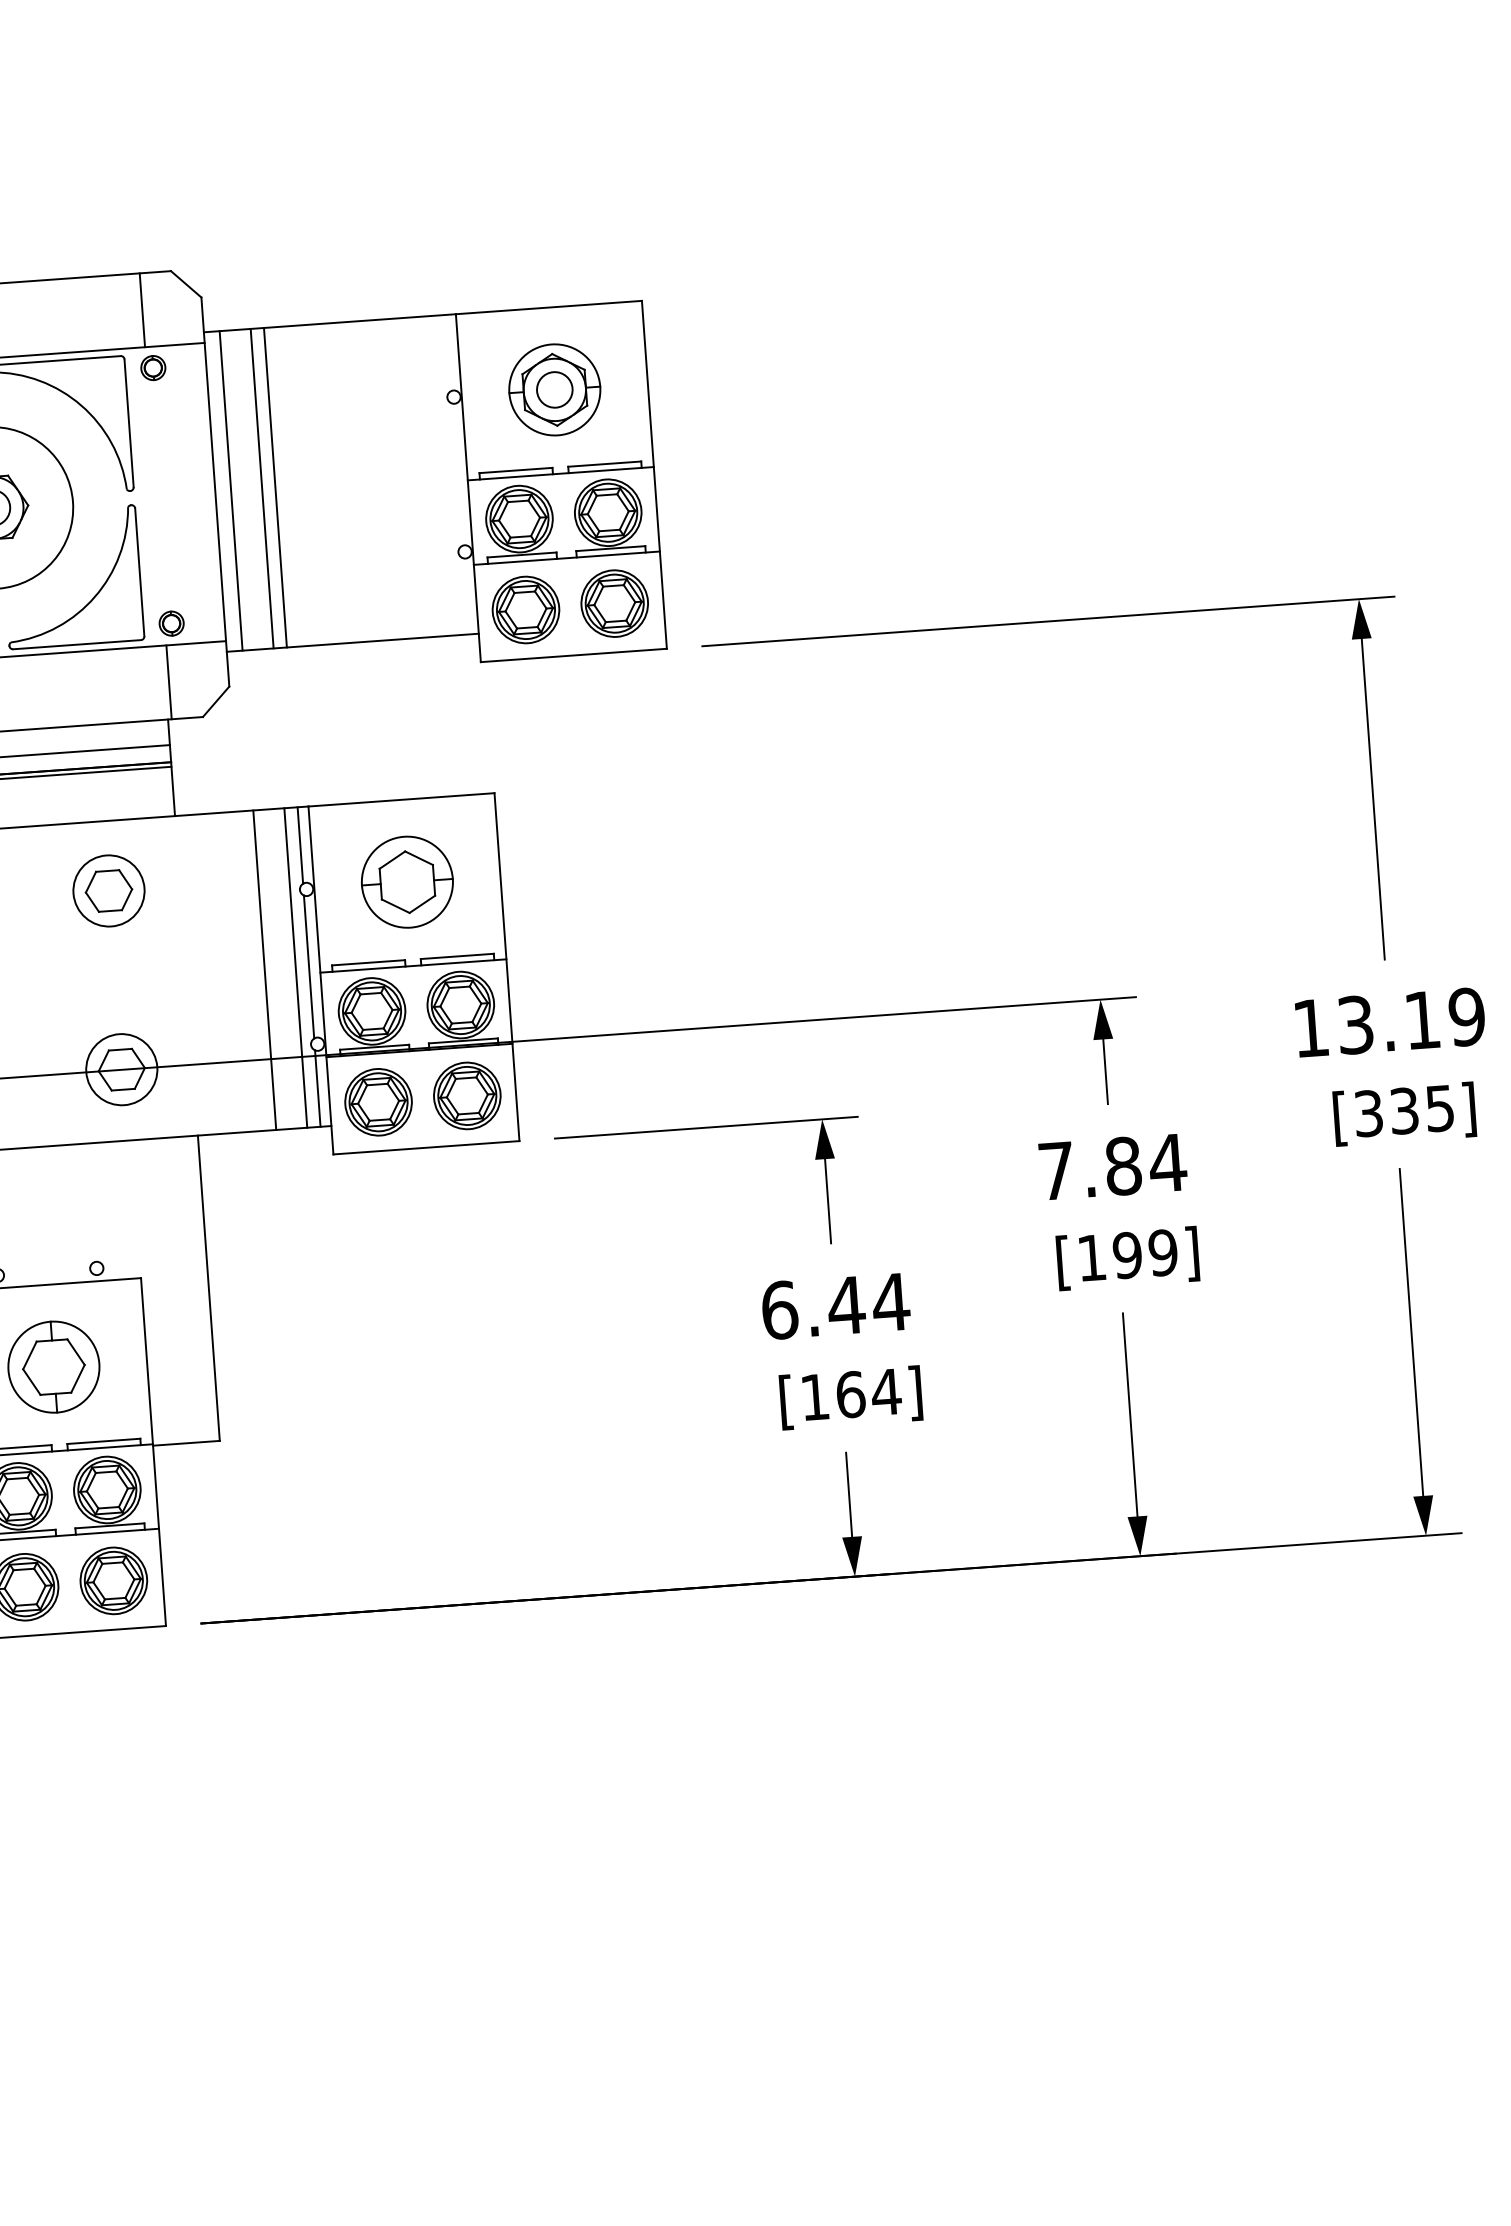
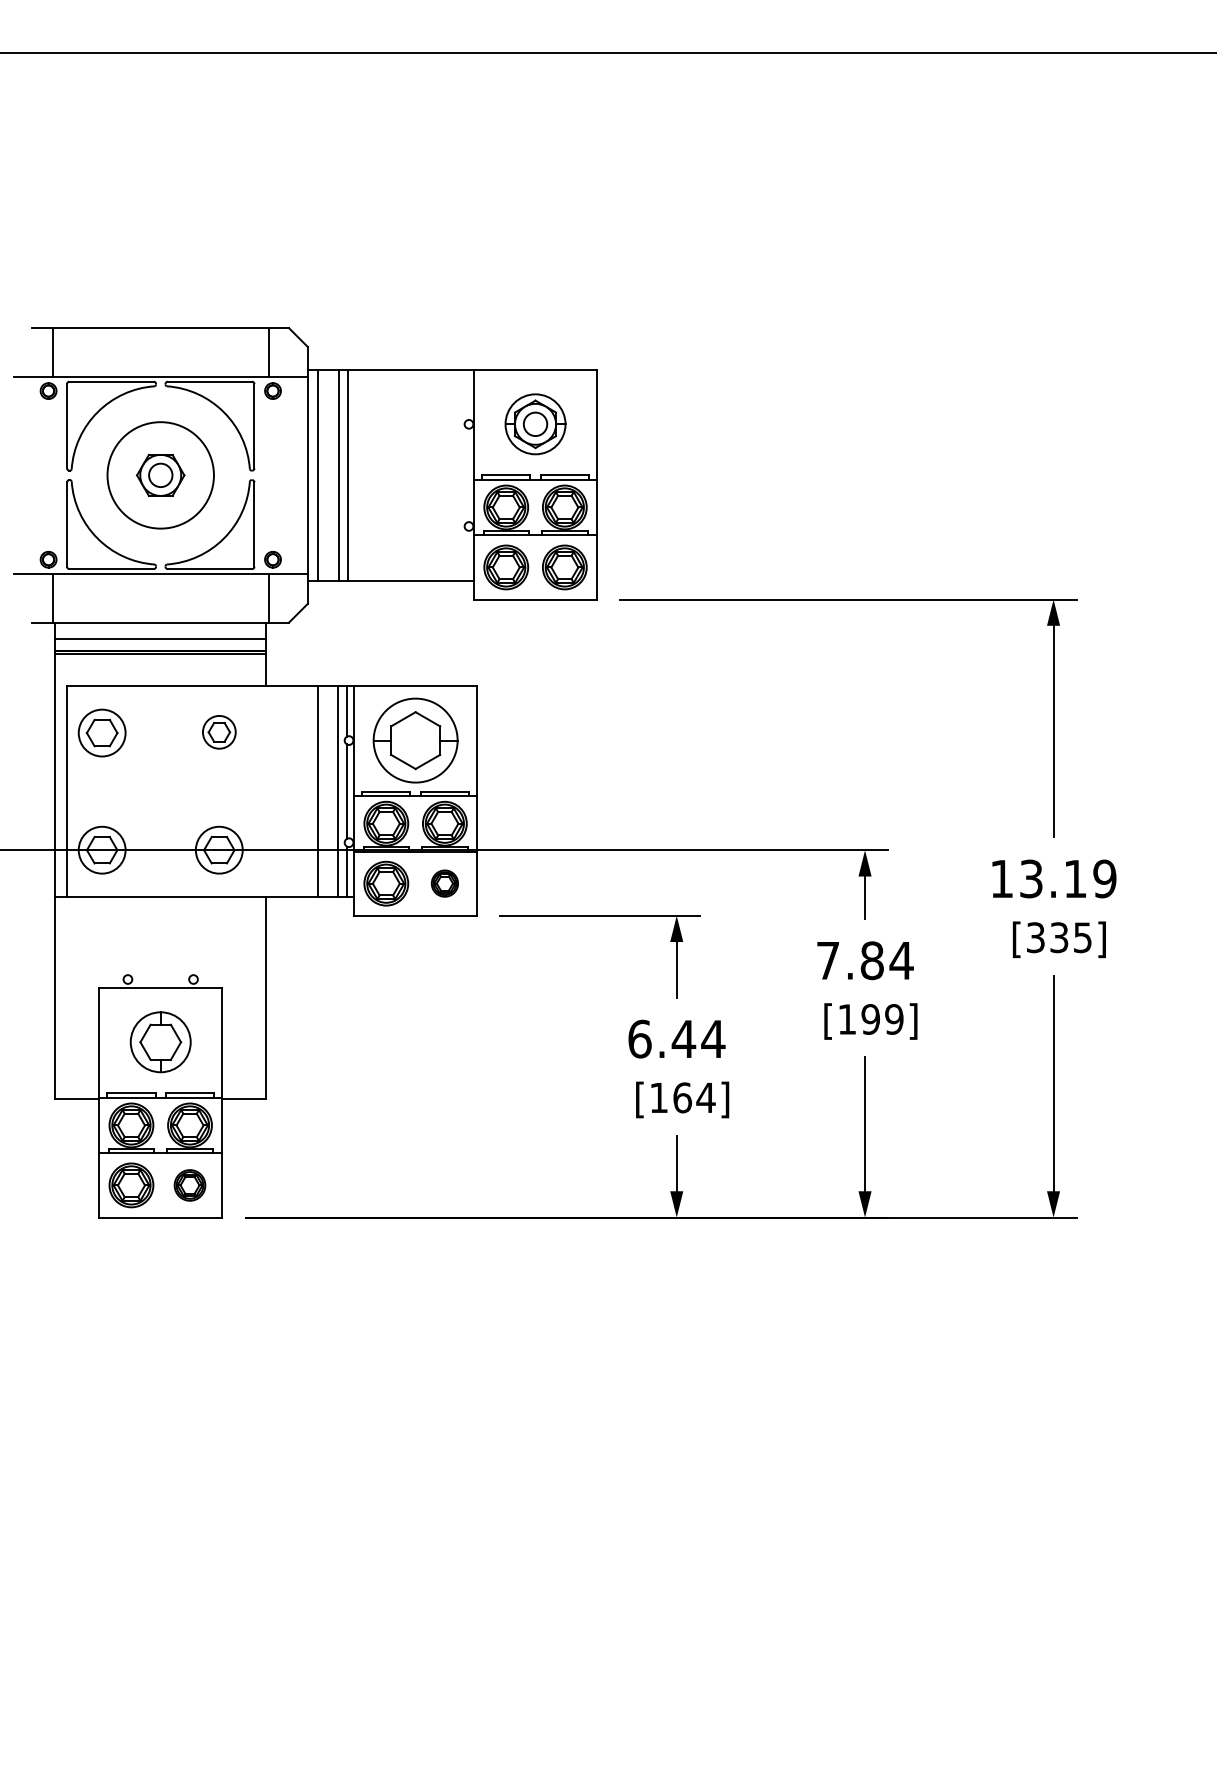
part: (407, 882) -> (415, 740), size x1.4
part: (109, 891) -> (219, 732), size x0.7
part: (466, 1095) -> (444, 883), size x0.6
part: (113, 1581) -> (189, 1185), size x0.7

